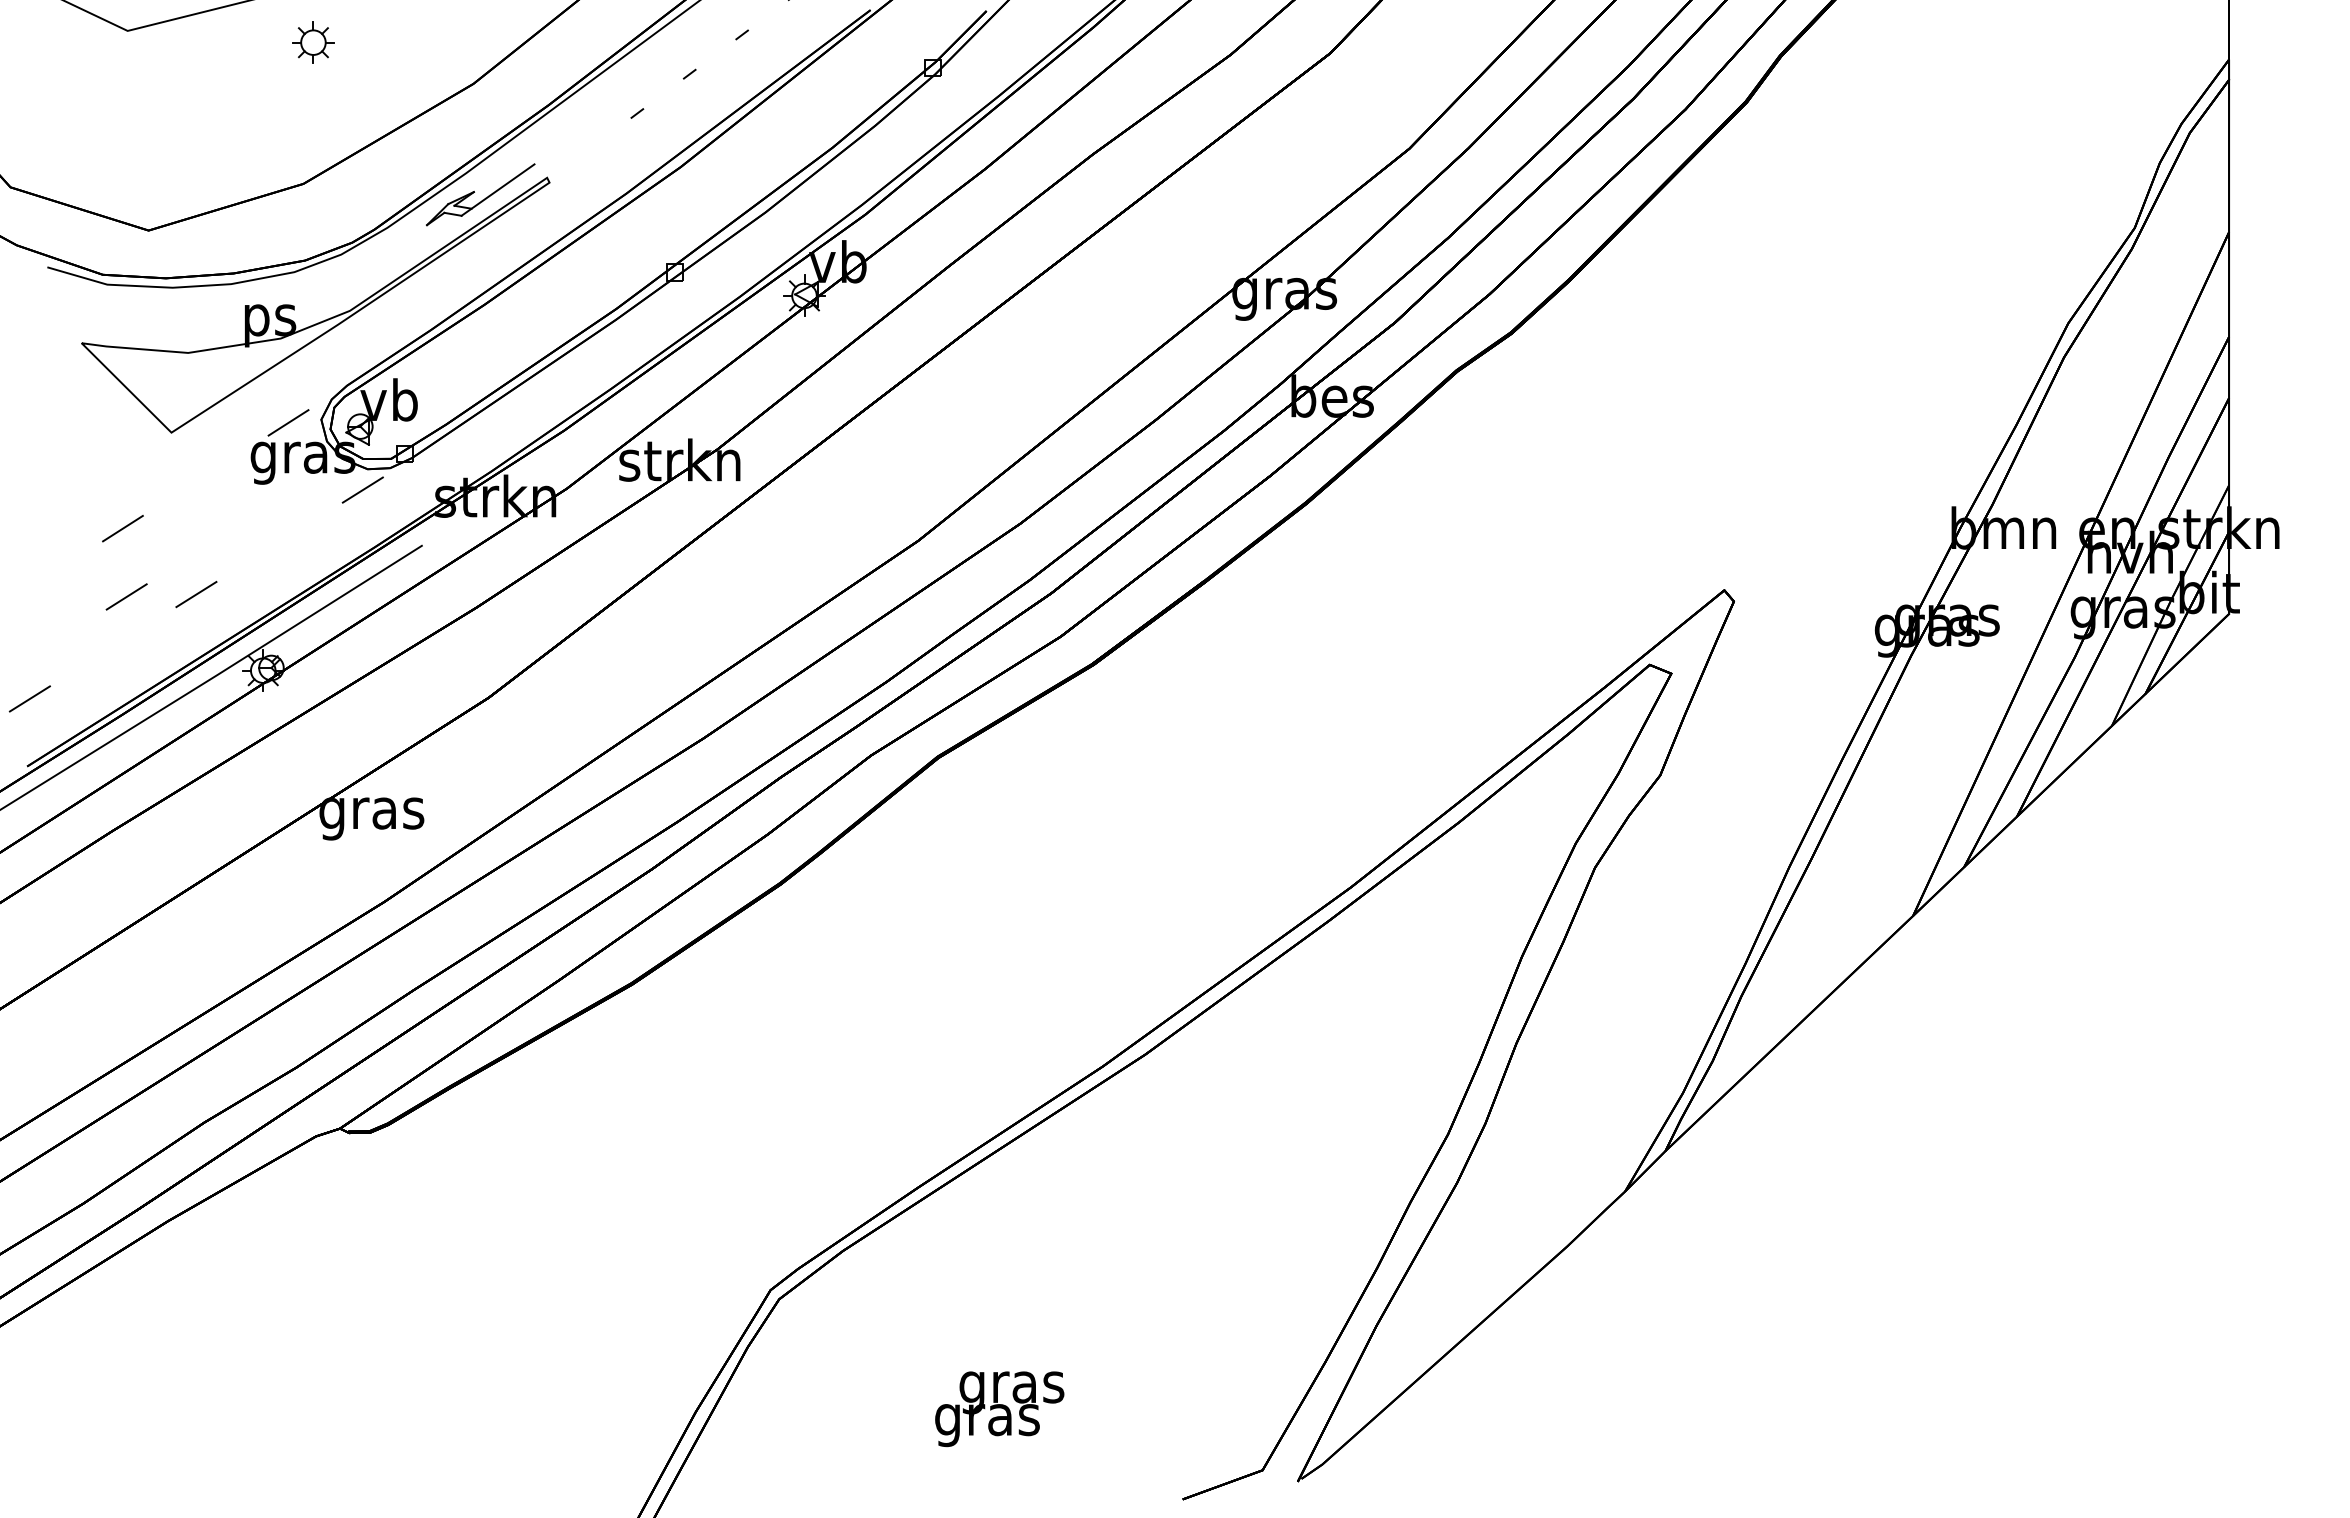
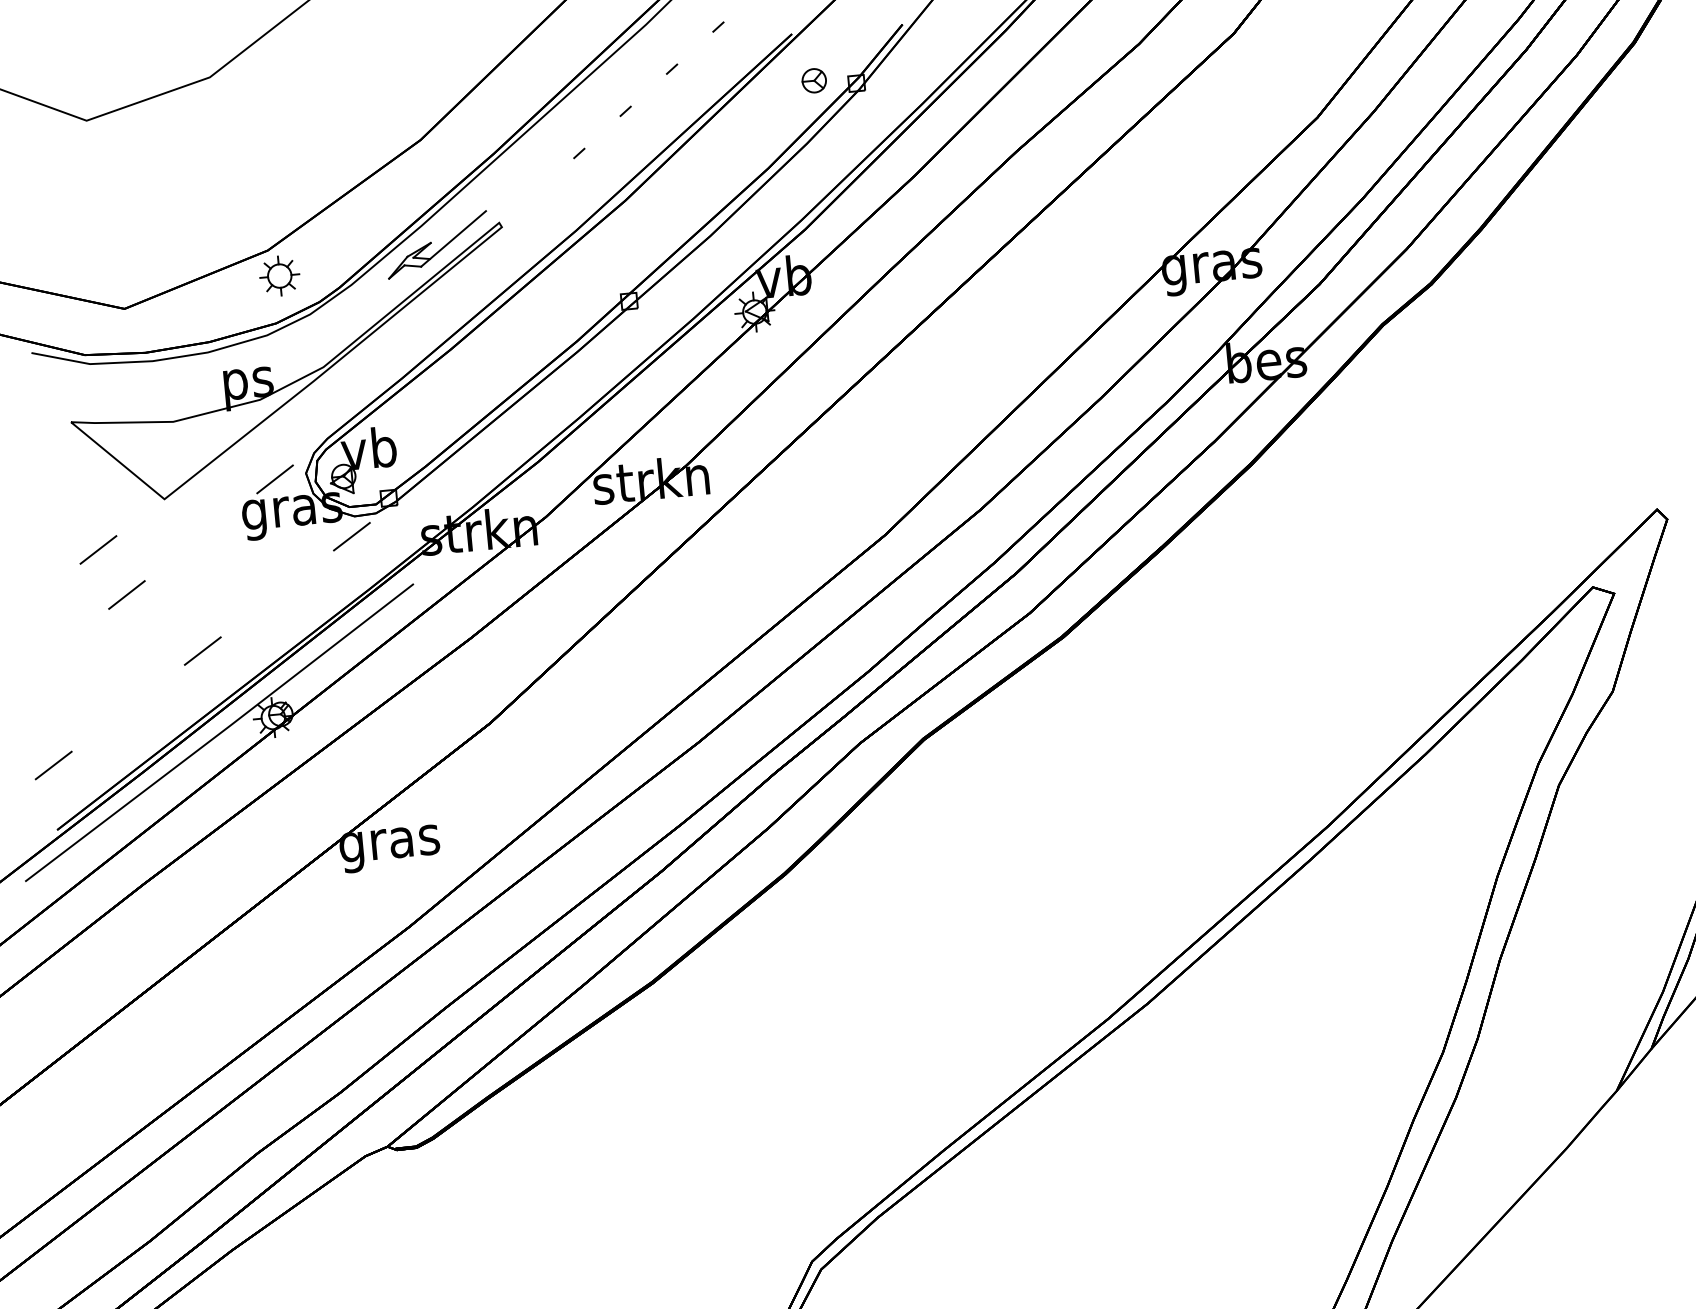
part: (313, 42) -> (279, 275), moved
part: (889, 60) -> (814, 80), added
line: (126, 596) -> (98, 549), moved

